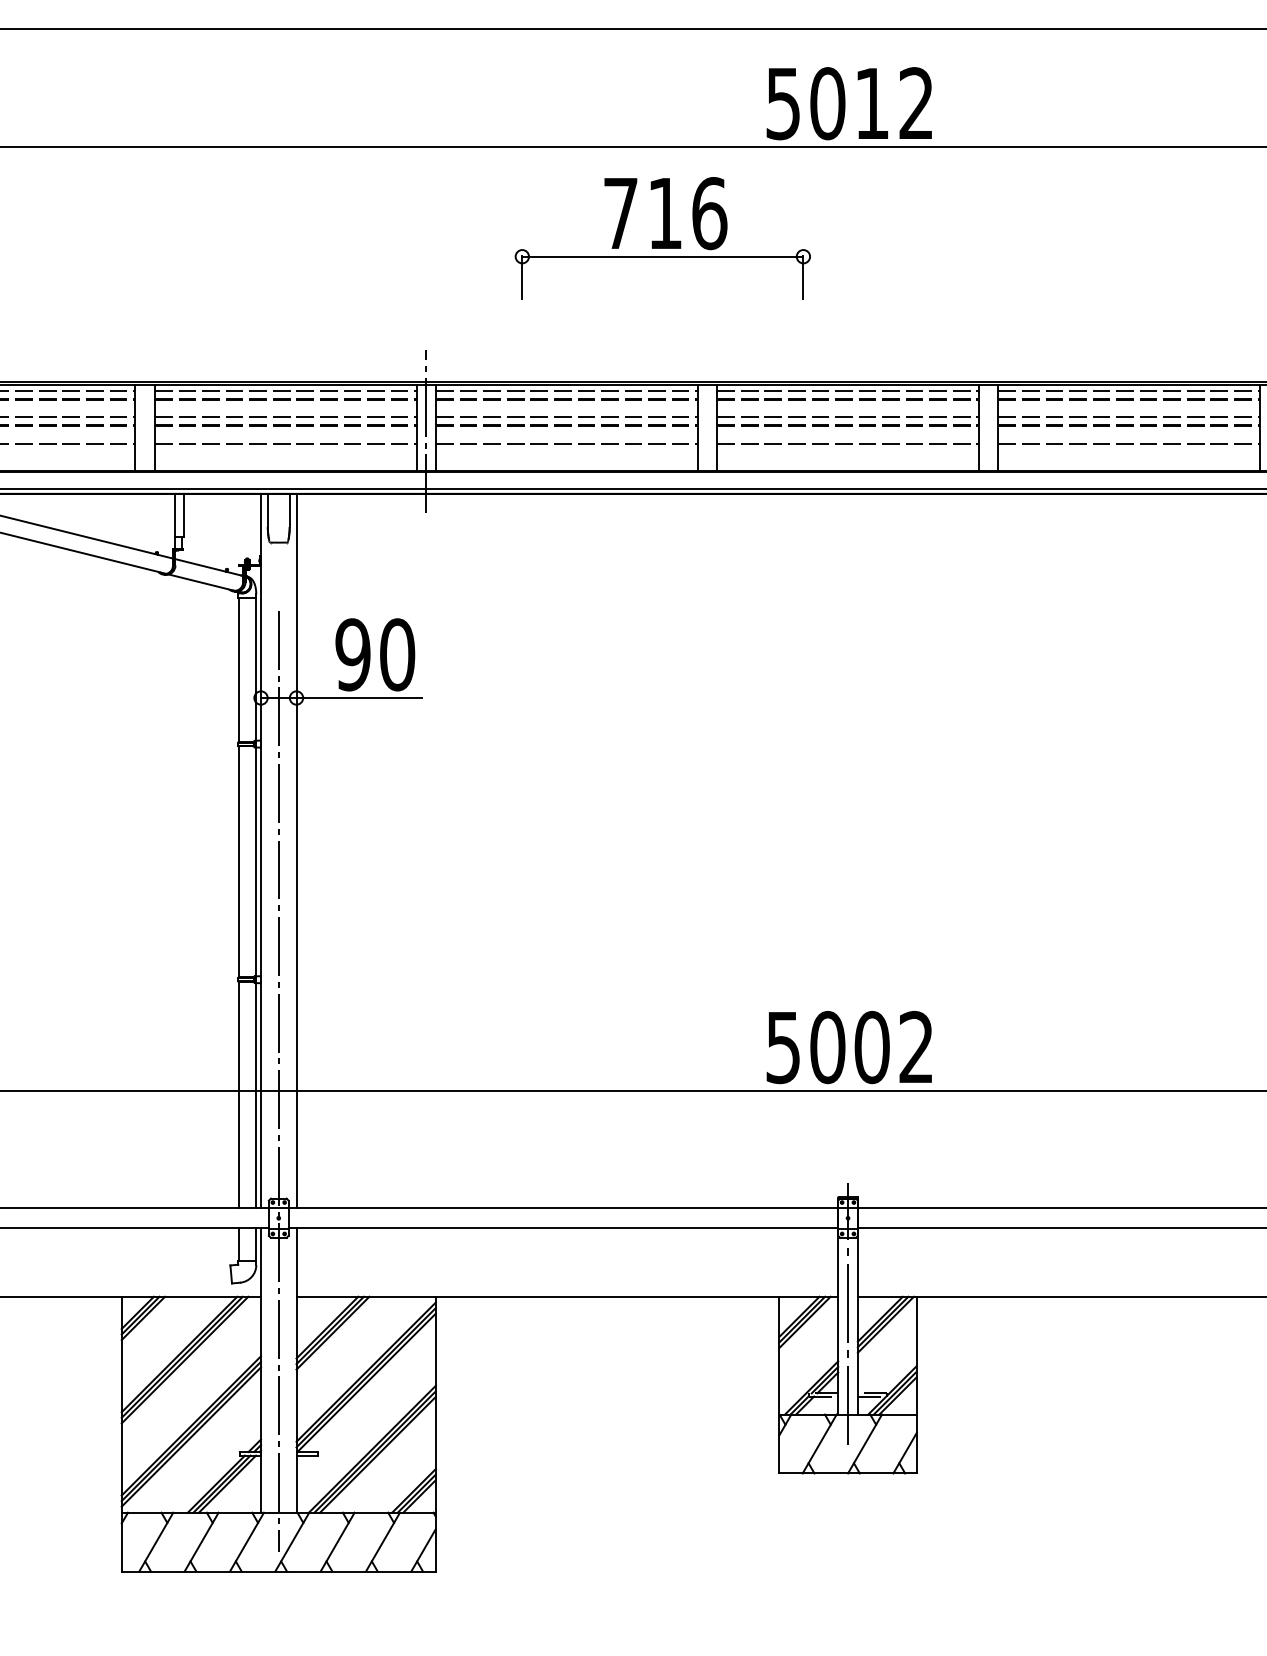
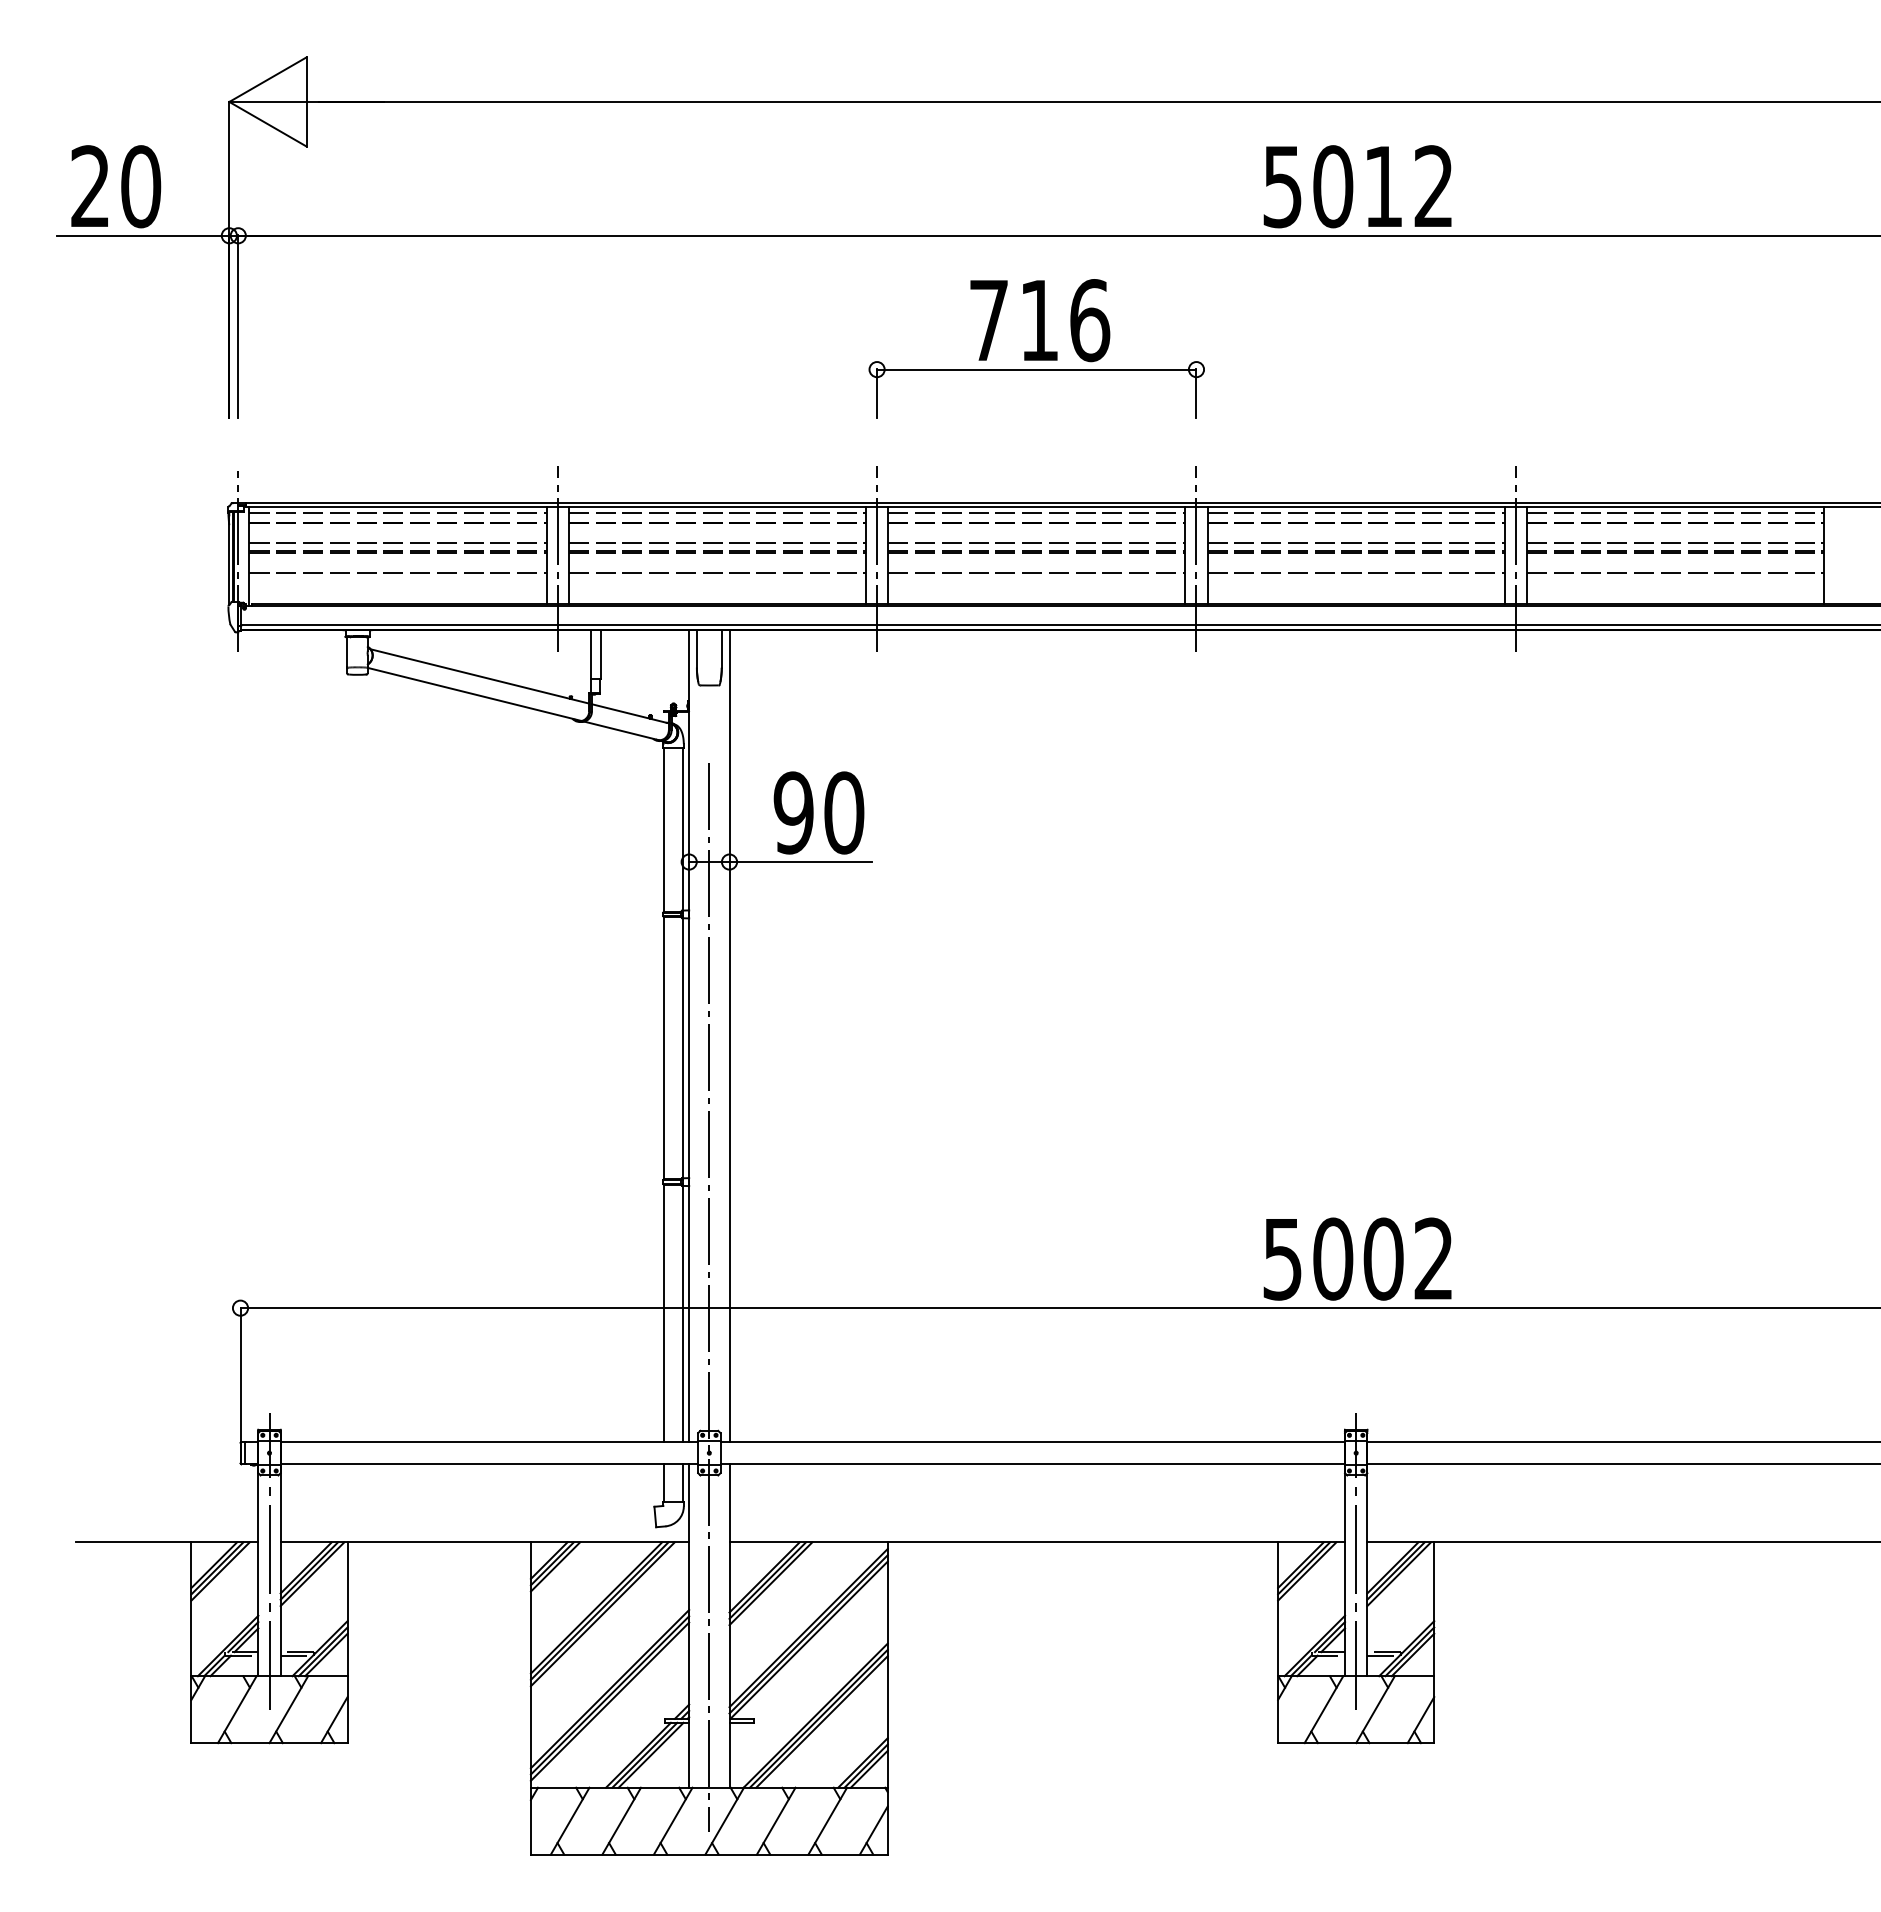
part: (662, 238) -> (1036, 348), moved
line: (145, 431) -> (557, 559), added
line: (707, 431) -> (1196, 559), added
line: (988, 431) -> (1515, 559), added

